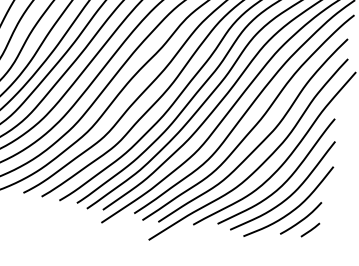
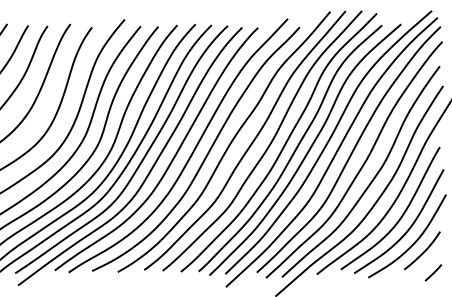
line: (310, 229) -> (433, 272), moved

